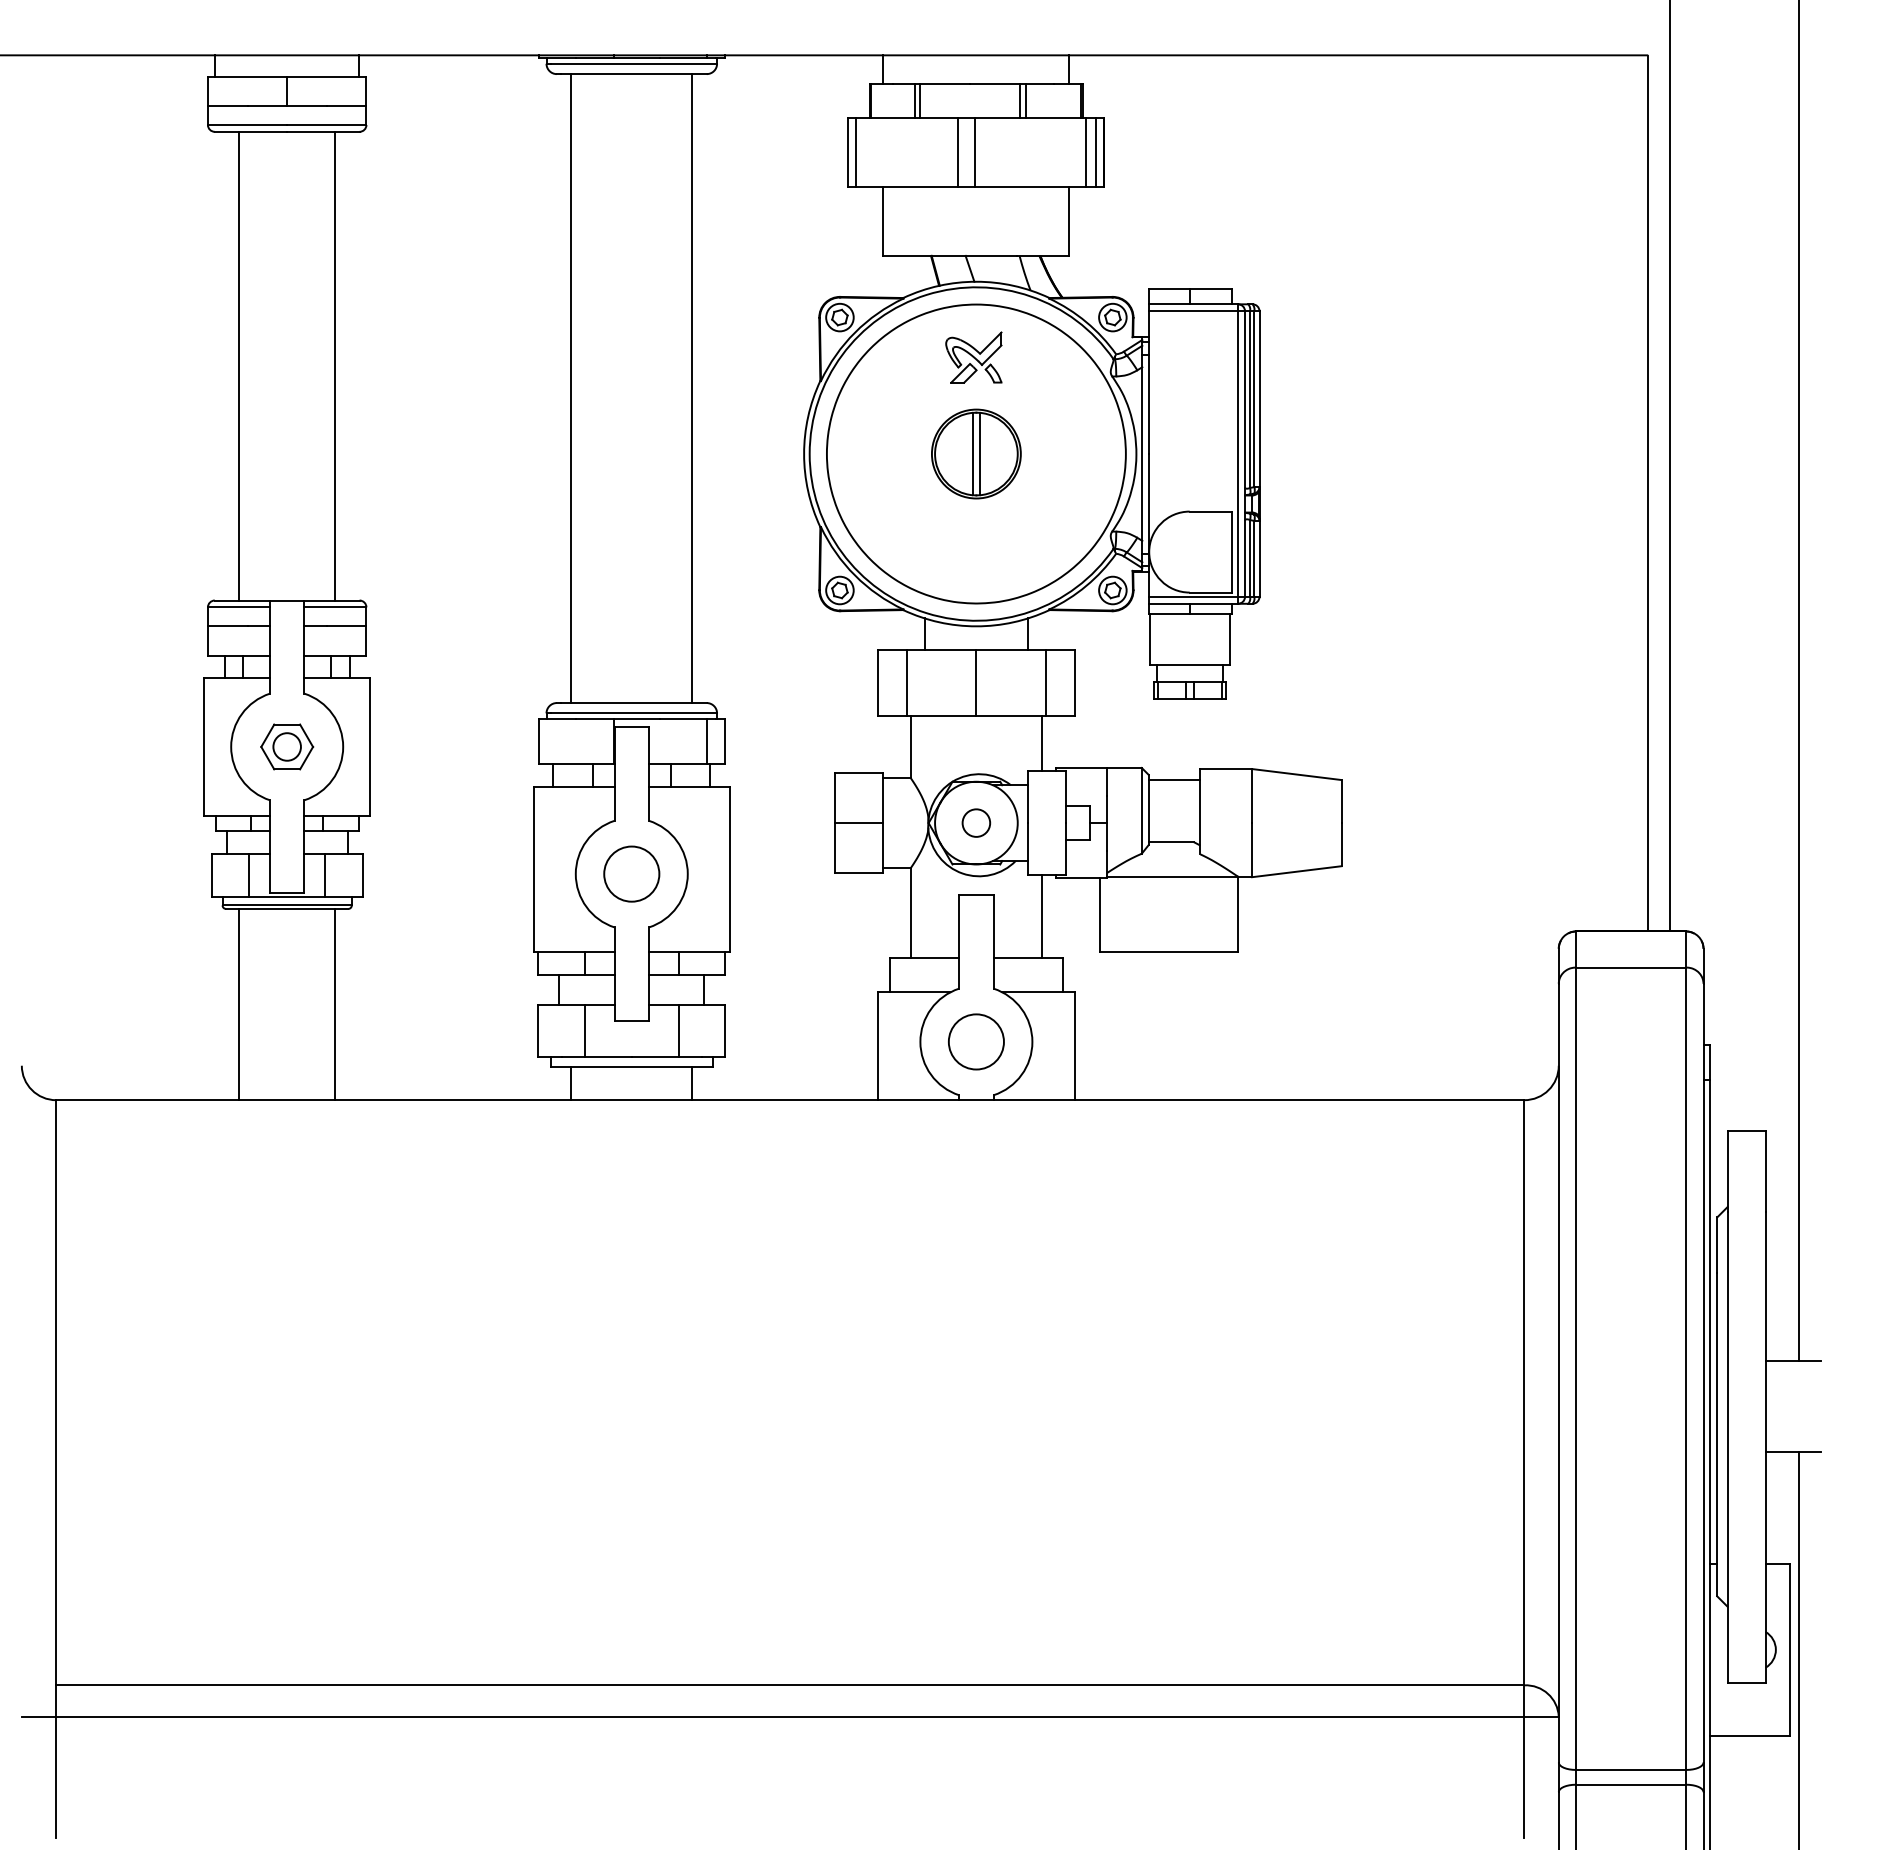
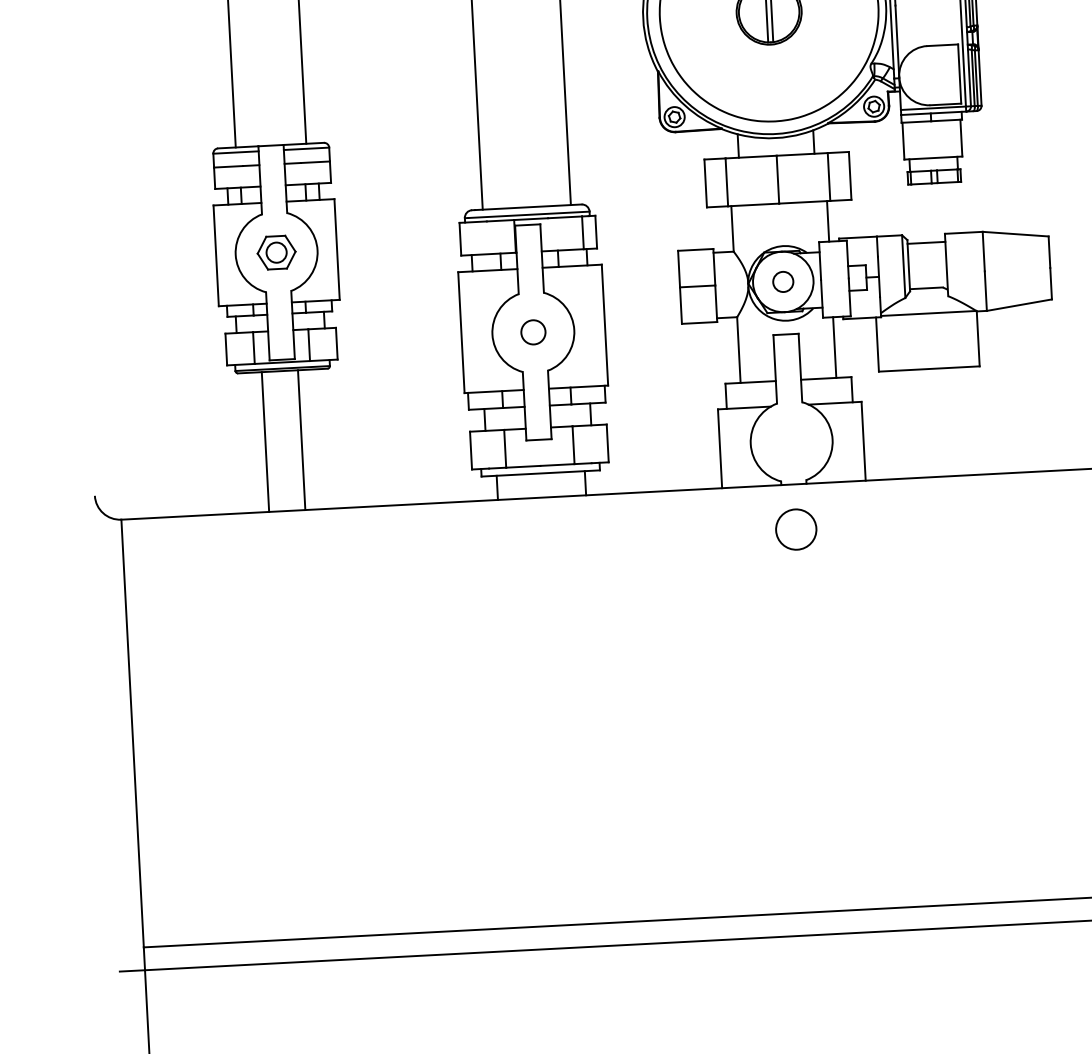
circle: (631, 873) -> (533, 331), size x0.6
line: (238, 1004) -> (301, 440), moved
line: (335, 1004) -> (265, 442), moved
circle: (976, 1041) -> (796, 529), moved

